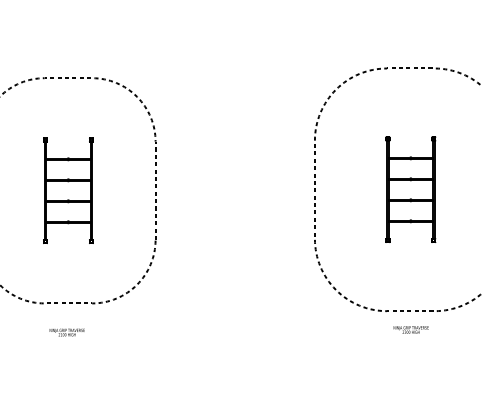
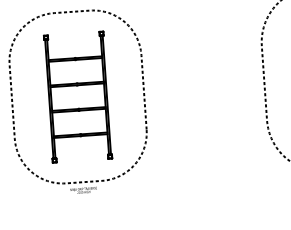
part: (68, 190) -> (78, 96), size x1.6
text: (66, 332) -> (83, 190), moved

